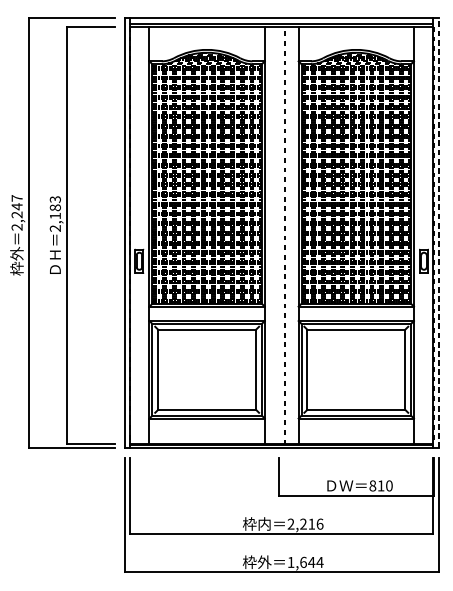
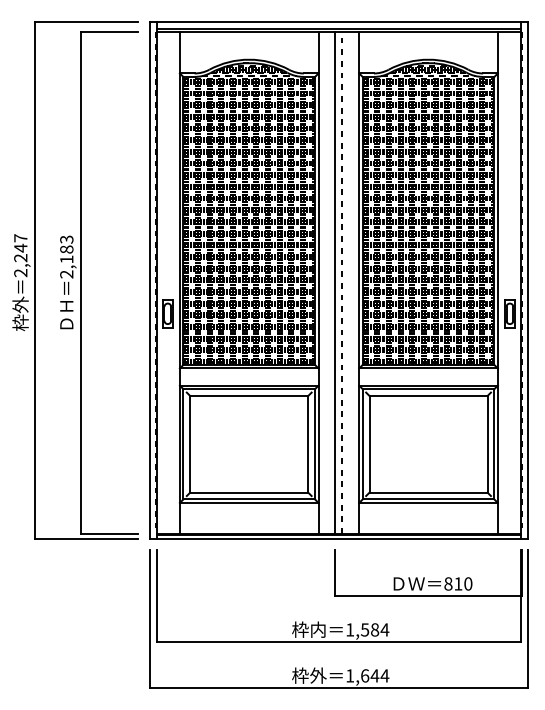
line: (438, 232) -> (527, 279), dashed -> solid
line: (278, 235) -> (335, 282), added
text: (305, 523) -> (367, 629), 2,216 -> 1,584

